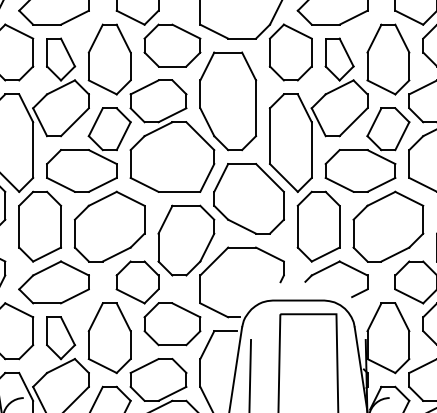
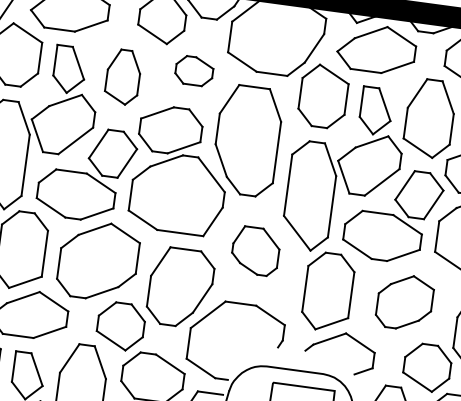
part: (172, 45) -> (194, 71), size x0.6
part: (109, 59) -> (123, 77), size x0.7
part: (248, 198) -> (255, 250), size x0.6
part: (388, 226) -> (405, 302), size x0.7

